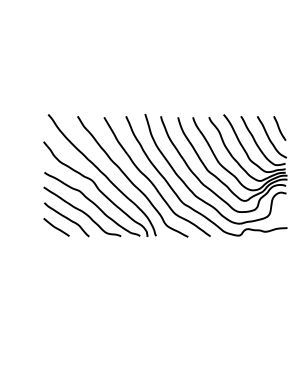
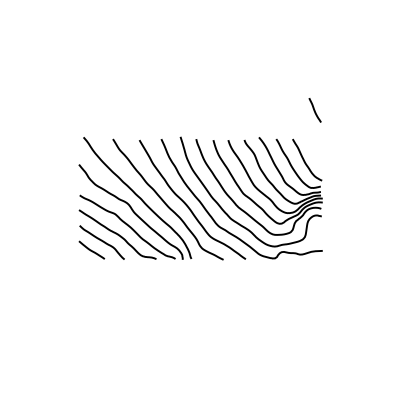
line: (279, 128) -> (314, 110), moved

